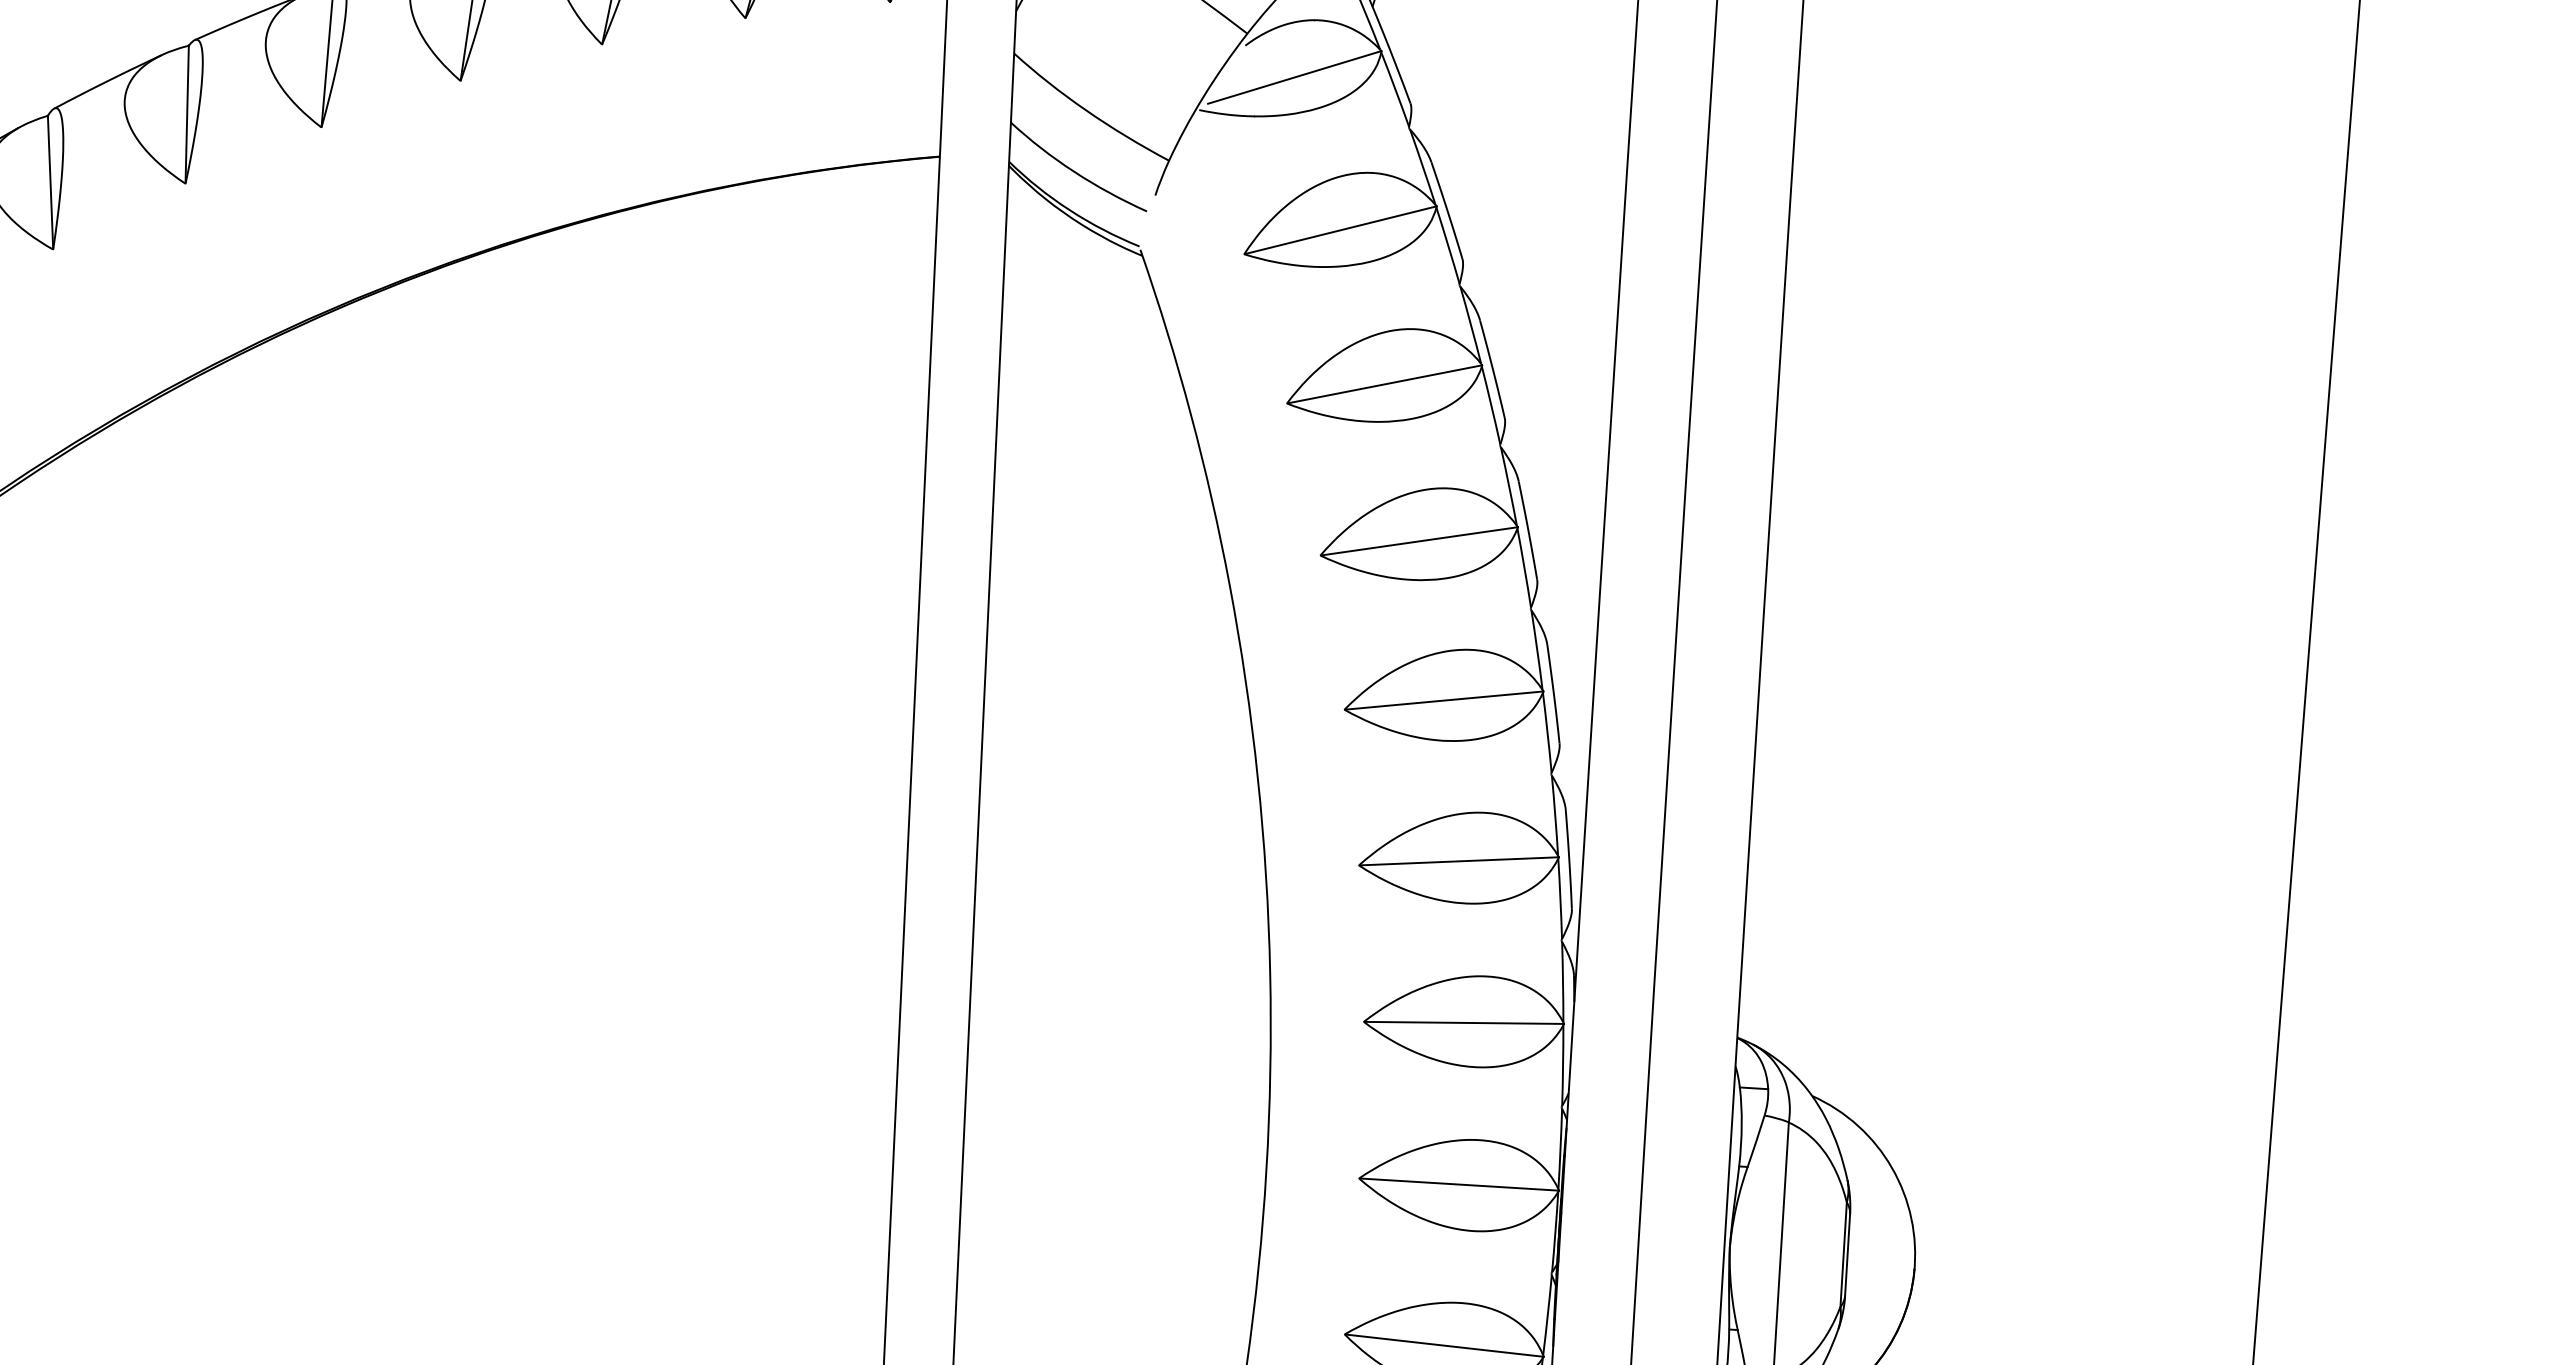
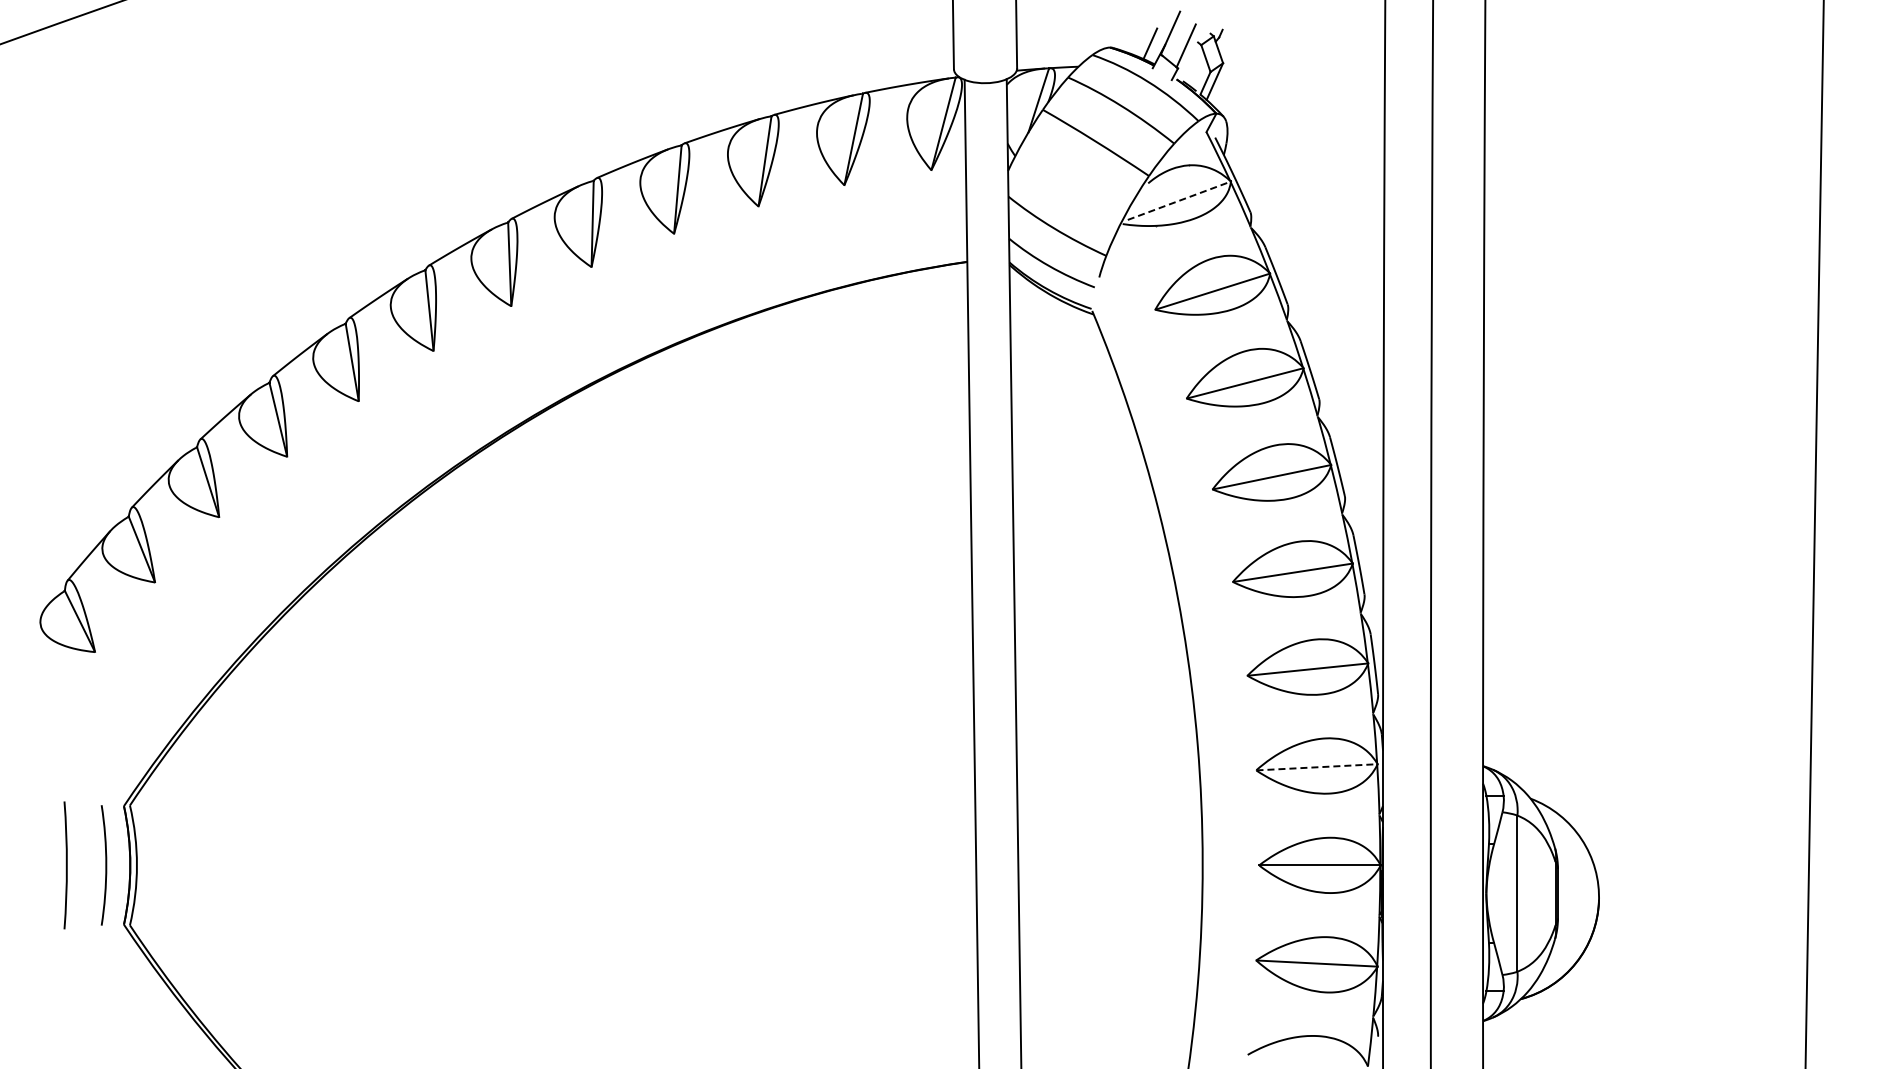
line: (1294, 77) -> (1179, 200), solid -> dashed
line: (1463, 1023) -> (1316, 767), solid -> dashed

